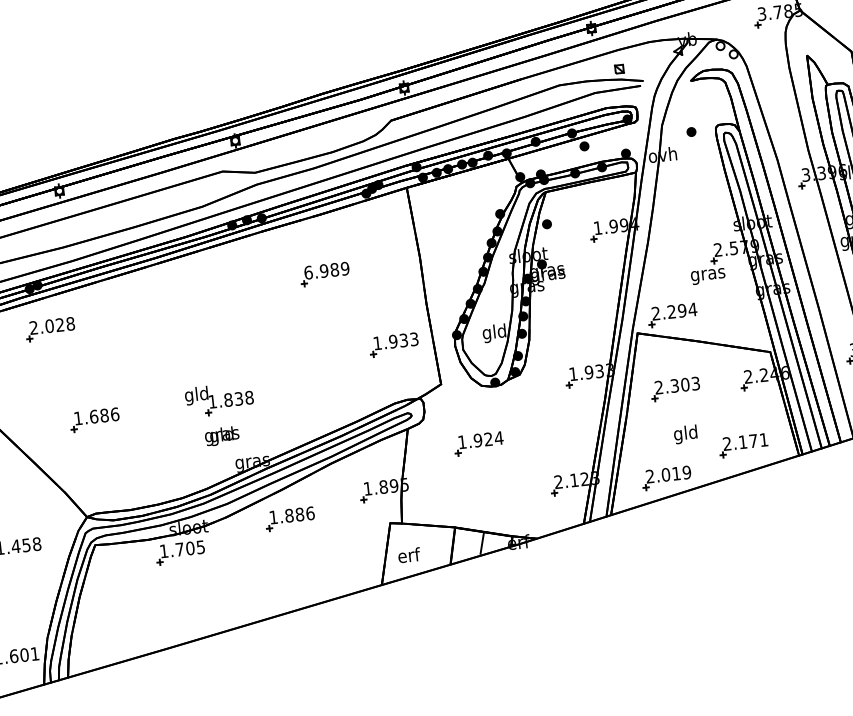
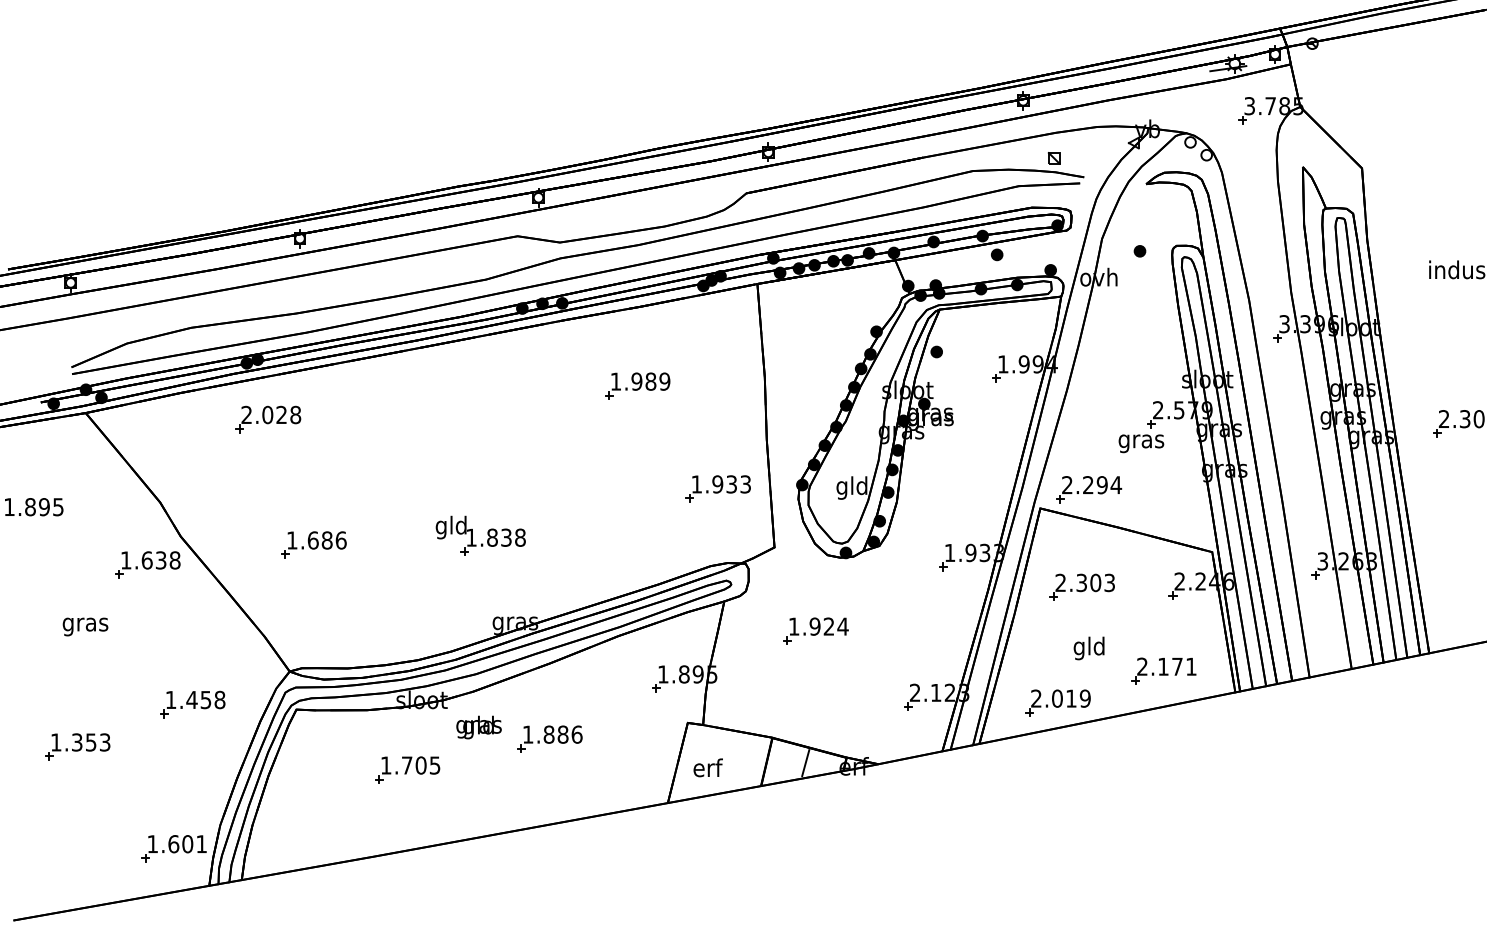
text: (308, 272) -> (615, 381), 6.989 -> 1.989
text: (221, 436) -> (478, 727), moved
part: (289, 518) -> (549, 738), moved
part: (180, 552) -> (407, 769), moved

